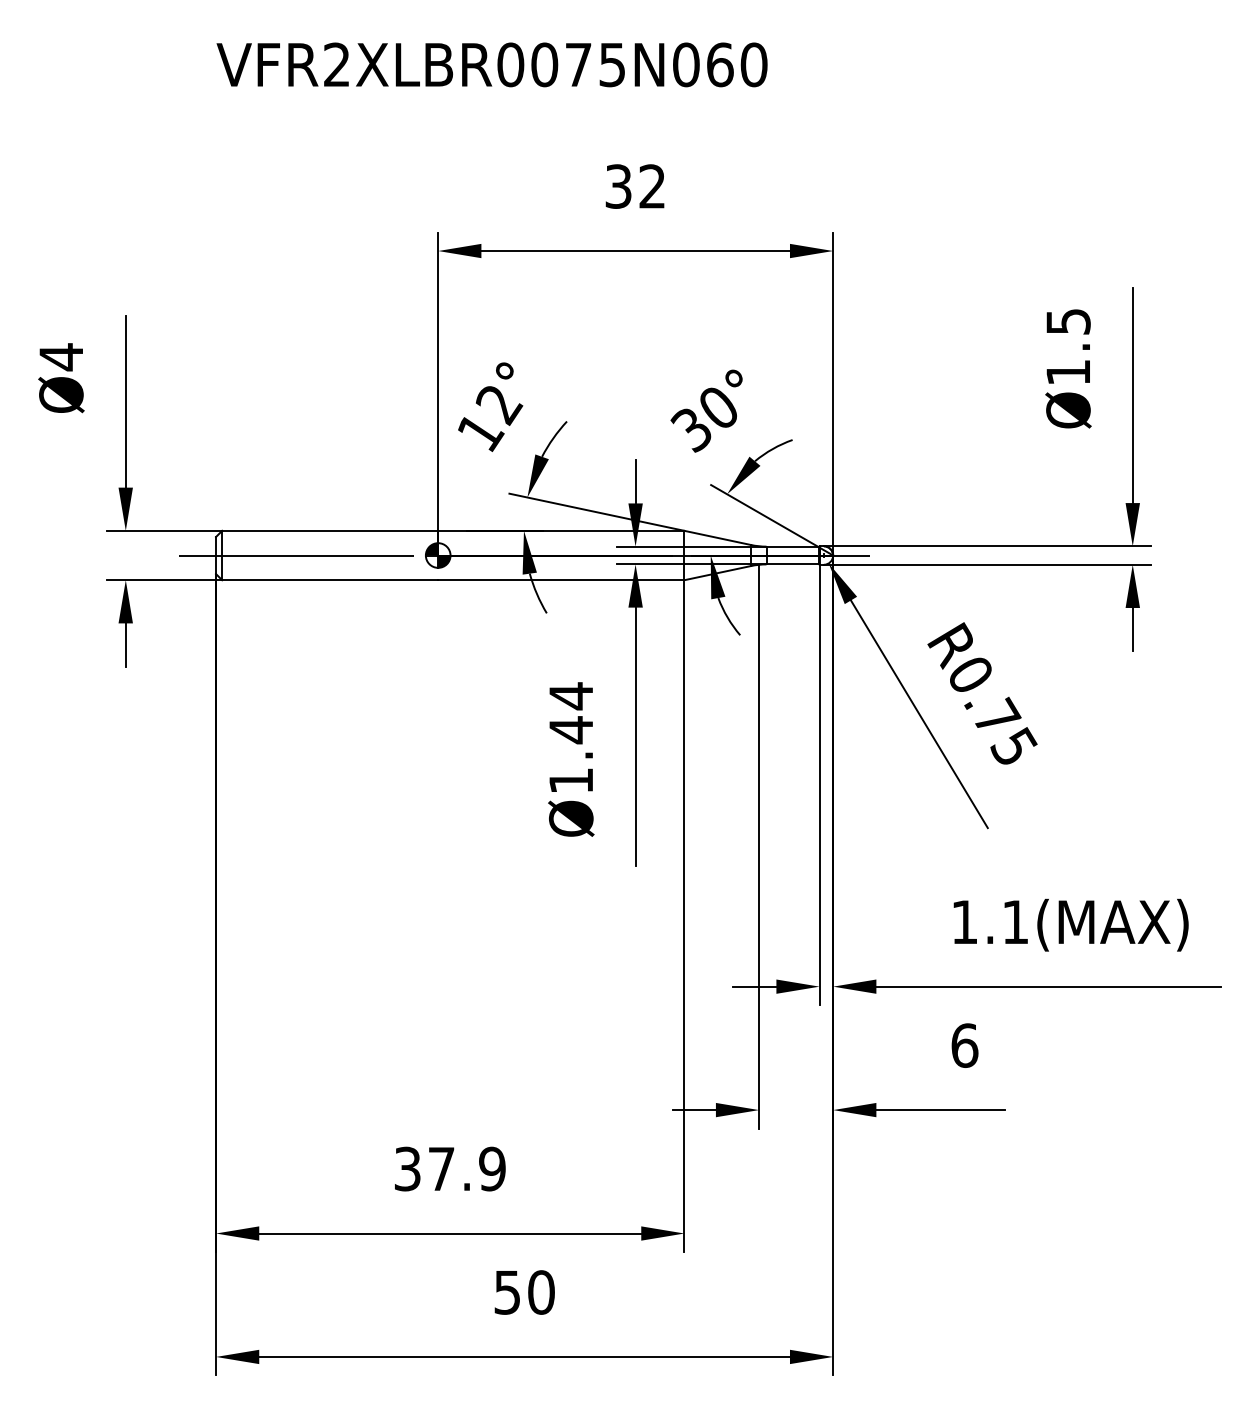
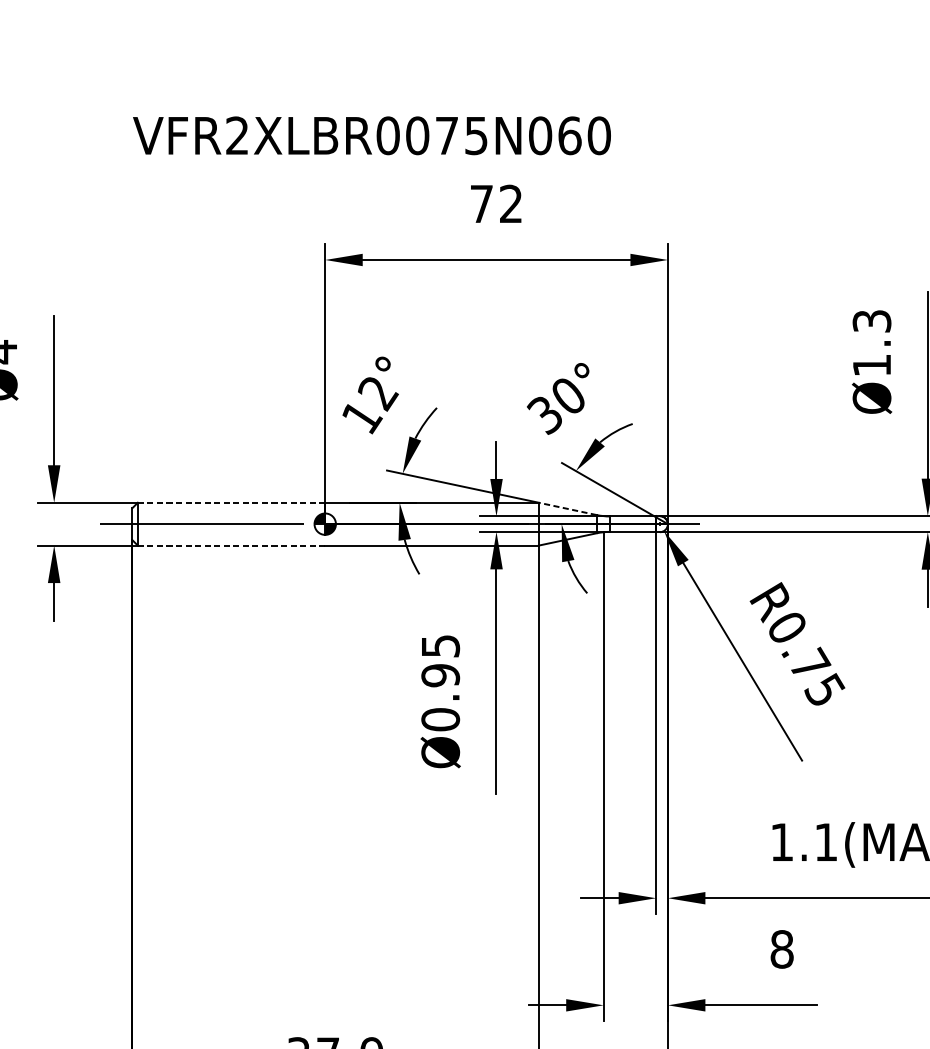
text: (491, 64) -> (371, 135), moved
text: (618, 186) -> (481, 204), 32 -> 72
text: (1068, 321) -> (872, 321), Ø1.5 -> Ø1.3
line: (330, 530) -> (231, 502), solid -> dashed
line: (717, 537) -> (567, 508), solid -> dashed
line: (330, 580) -> (231, 545), solid -> dashed
text: (571, 738) -> (440, 682), Ø1.44 -> Ø0.95
text: (964, 1045) -> (781, 949), 6 -> 8

